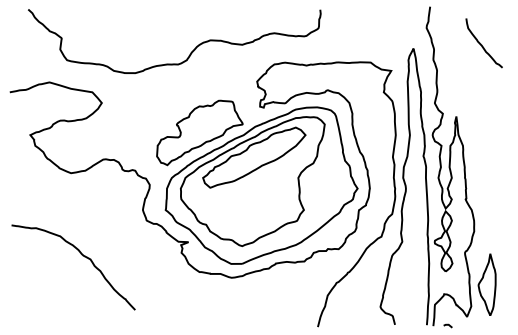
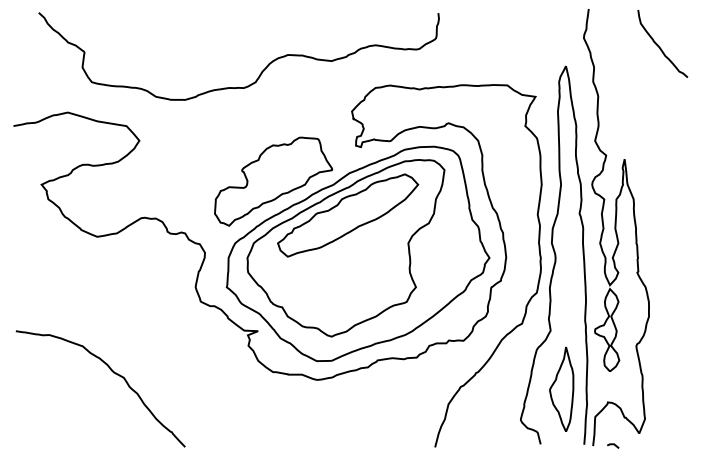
curve: (481, 44) -> (659, 45), moved
curve: (82, 256) -> (113, 373), moved
part: (486, 284) -> (561, 388), moved

